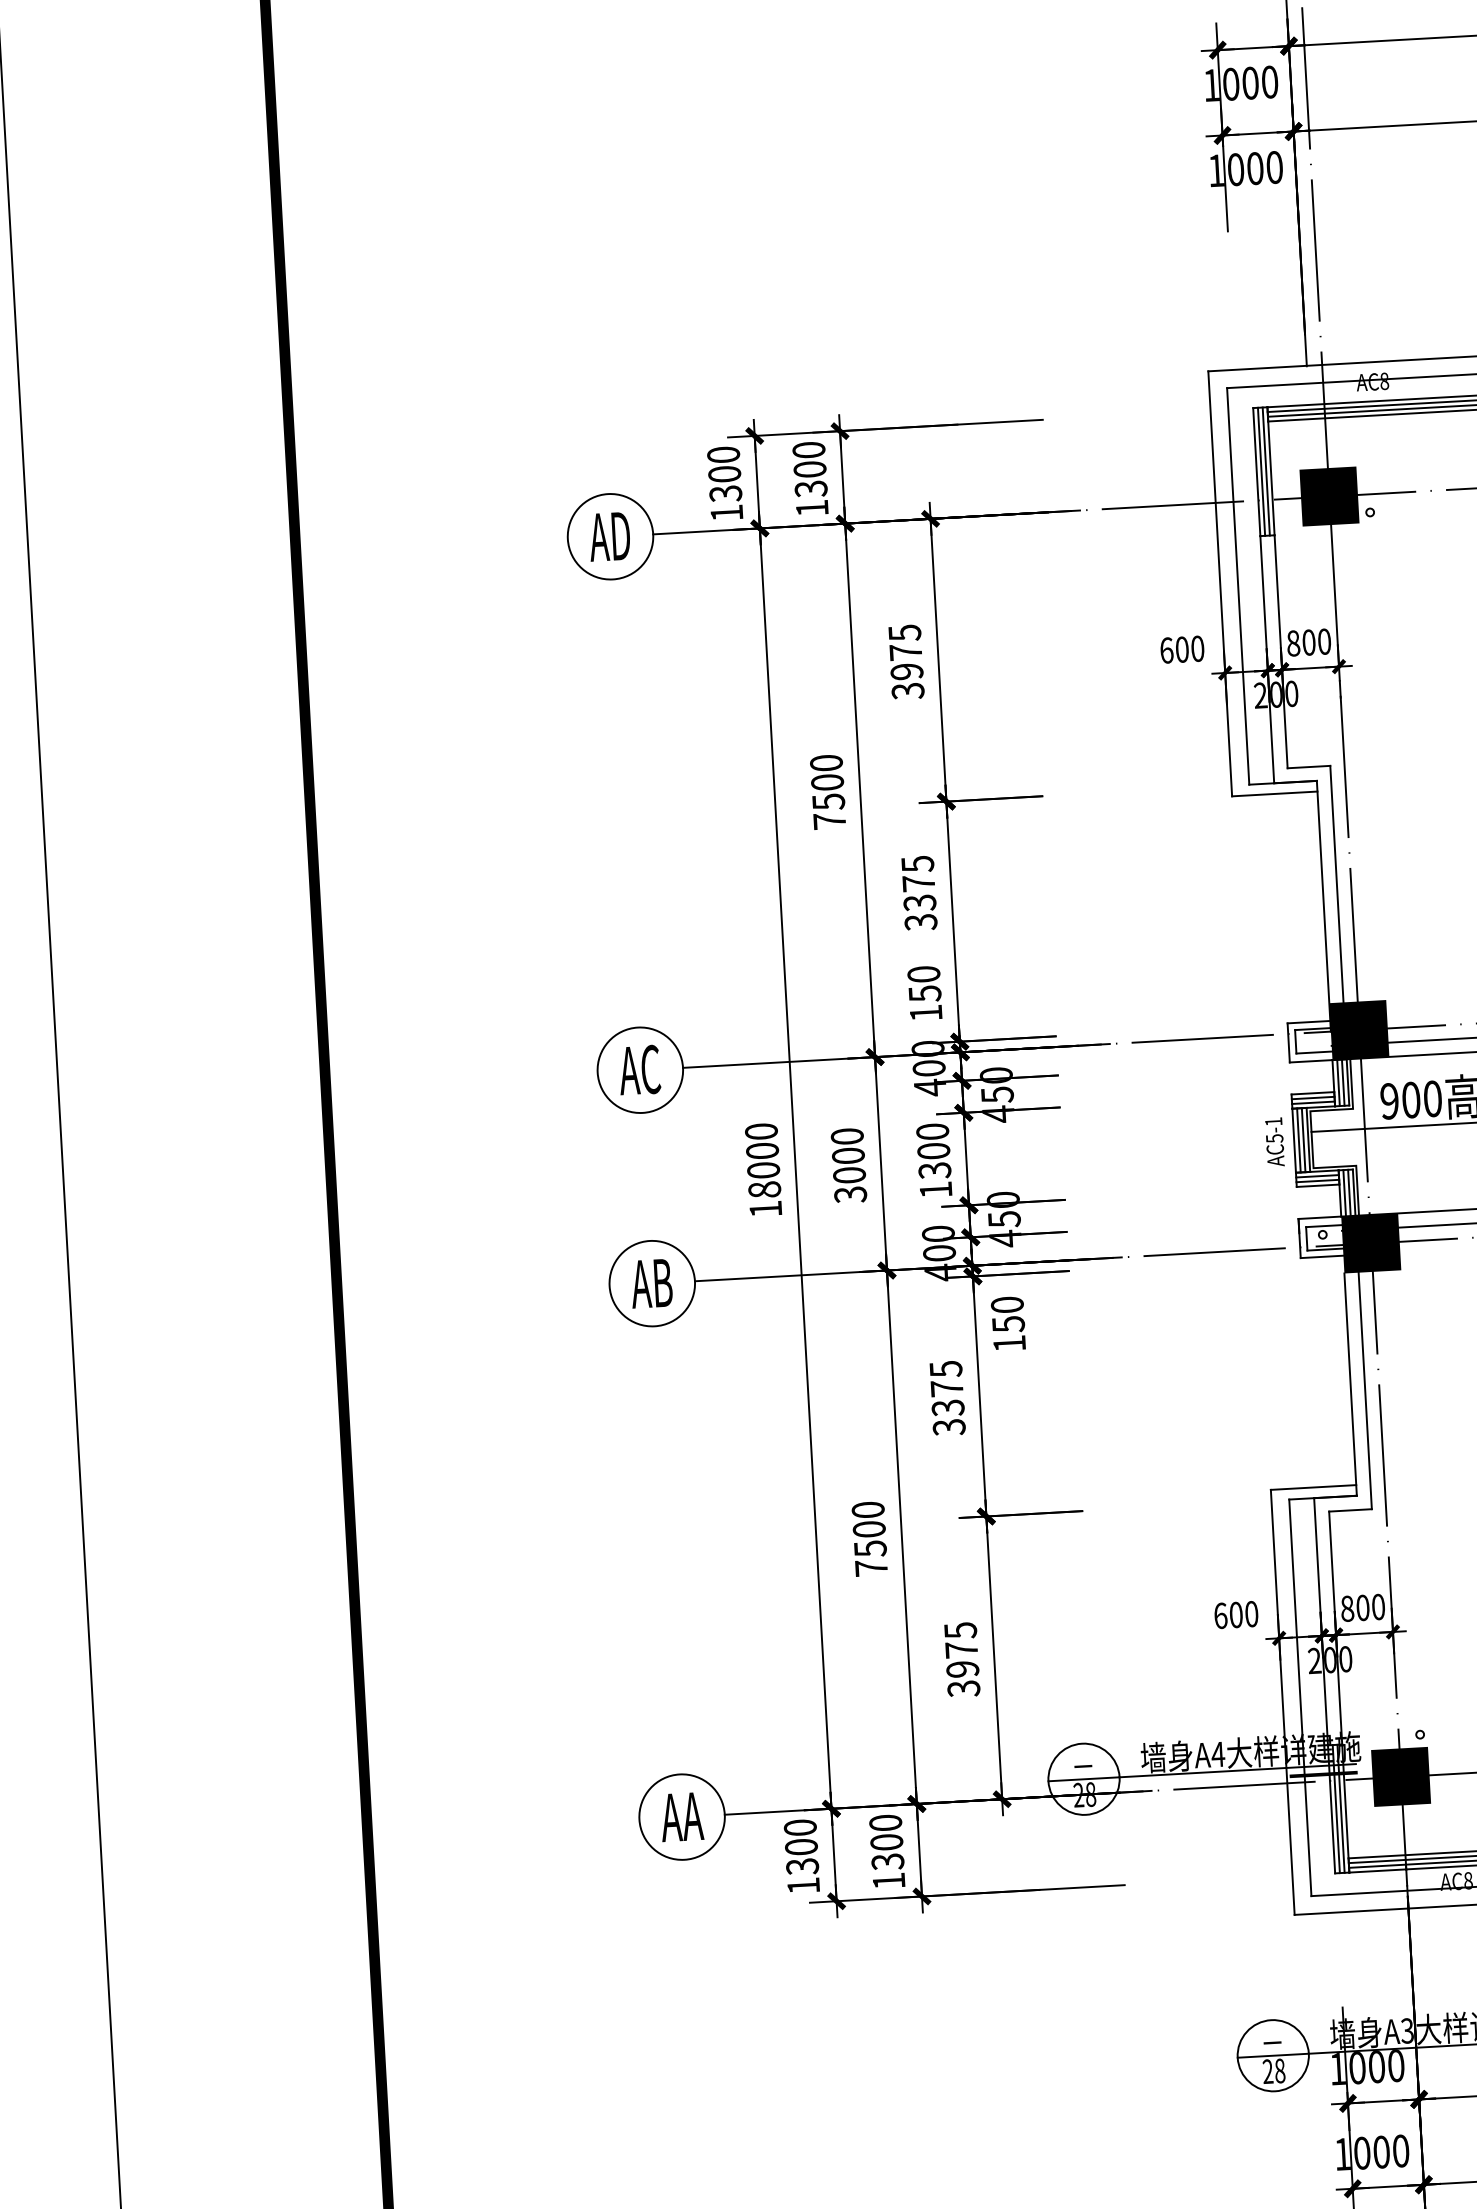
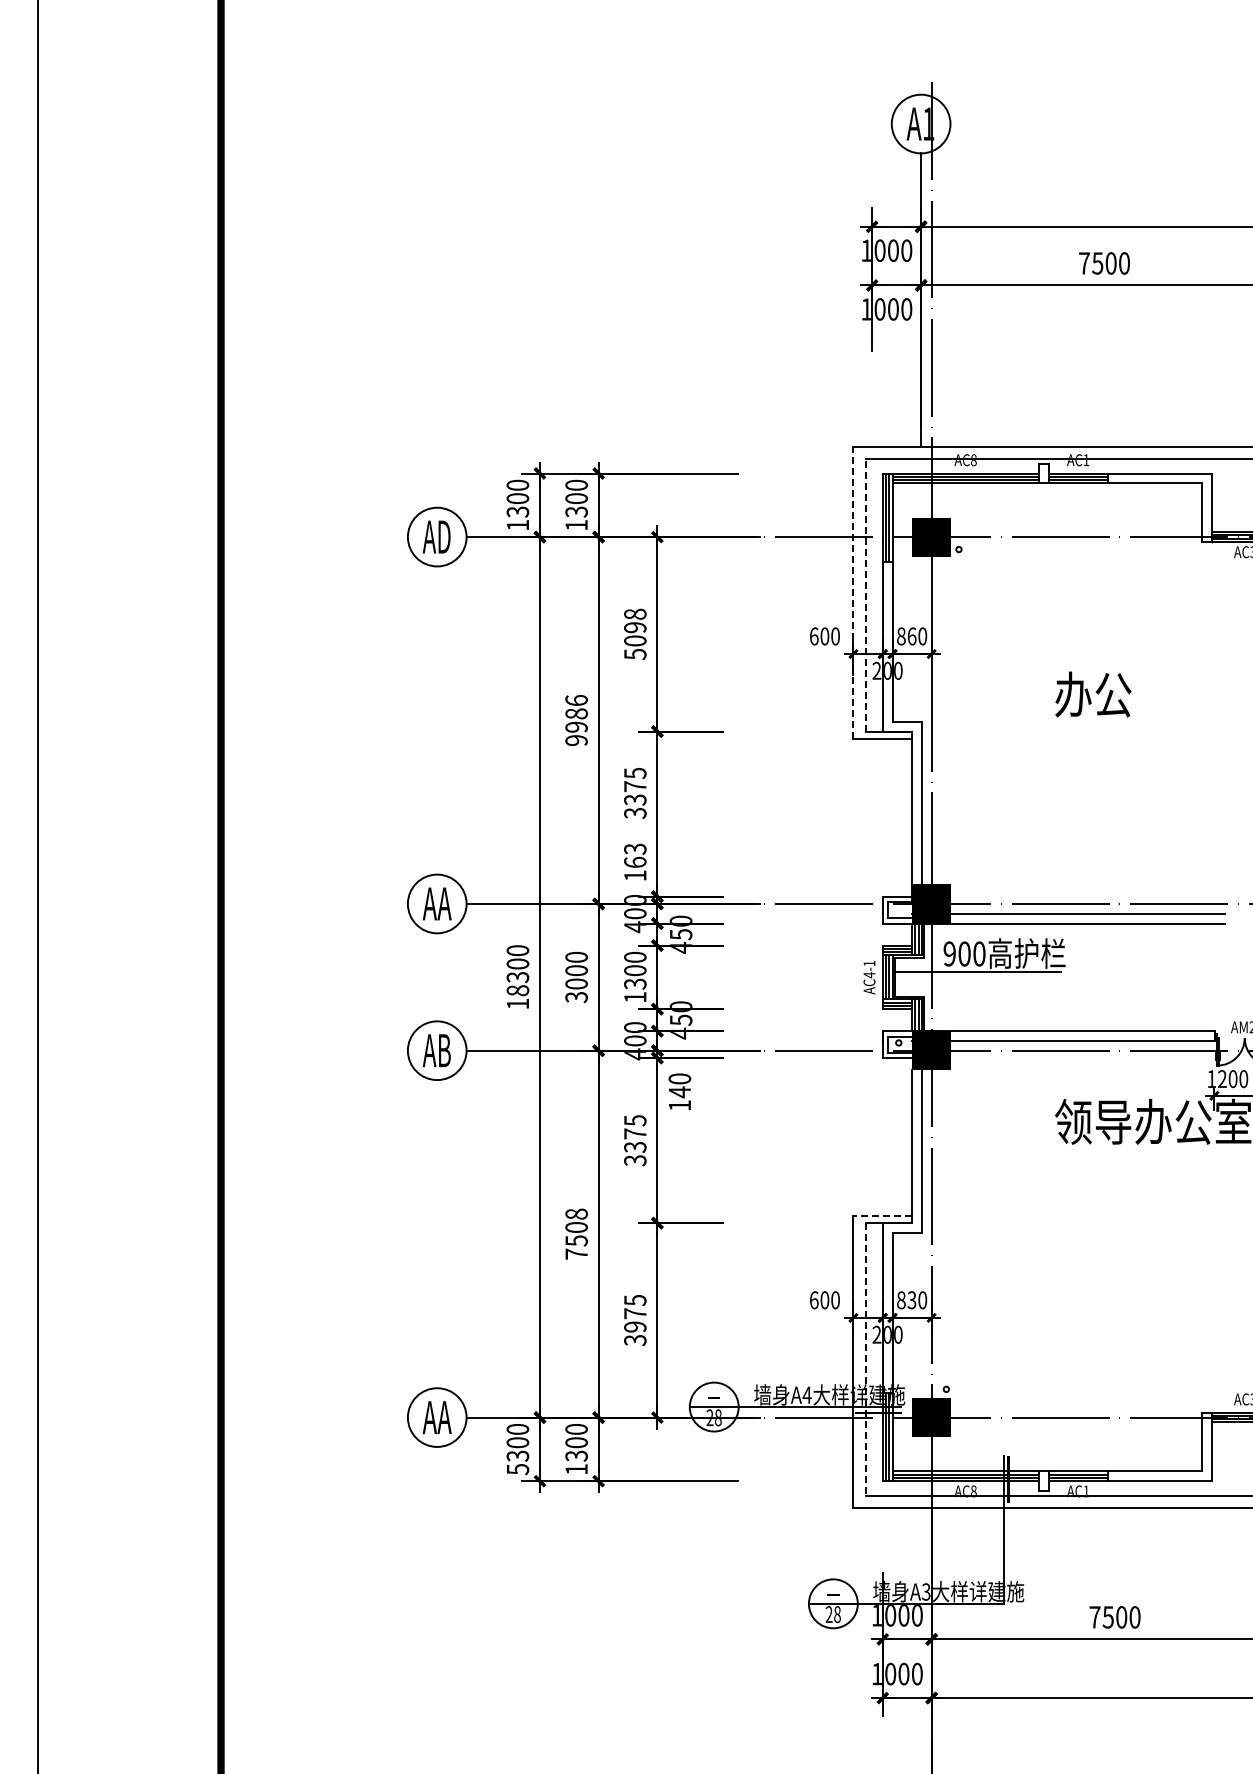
line: (1220, 583) -> (853, 592), solid -> dashed
line: (1237, 585) -> (865, 594), solid -> dashed
text: (1308, 642) -> (911, 636), 800 -> 860
text: (906, 660) -> (635, 633), 3975 -> 5098
text: (827, 792) -> (576, 720), 7500 -> 9986
text: (924, 983) -> (635, 855), 150 -> 163
text: (642, 1069) -> (438, 903), AC -> AA
text: (1274, 1139) -> (869, 975), AC5-1 -> AC4-1
text: (763, 1170) -> (517, 977), 18000 -> 18300
text: (1009, 1324) -> (680, 1092), 150 -> 140
line: (1313, 1487) -> (882, 1215), solid -> dashed
text: (868, 1509) -> (576, 1213), 7500 -> 7508
text: (1362, 1608) -> (911, 1300), 800 -> 830
line: (1300, 1699) -> (865, 1360), solid -> dashed
text: (804, 1885) -> (518, 1469), 1300 -> 5300

